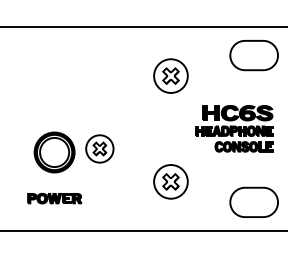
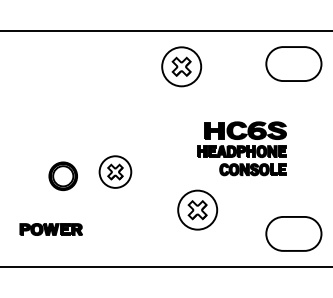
part: (170, 75) -> (181, 66), moved
part: (233, 128) -> (241, 148), moved
part: (54, 152) -> (63, 176), size x0.6
part: (54, 198) -> (50, 229), moved

